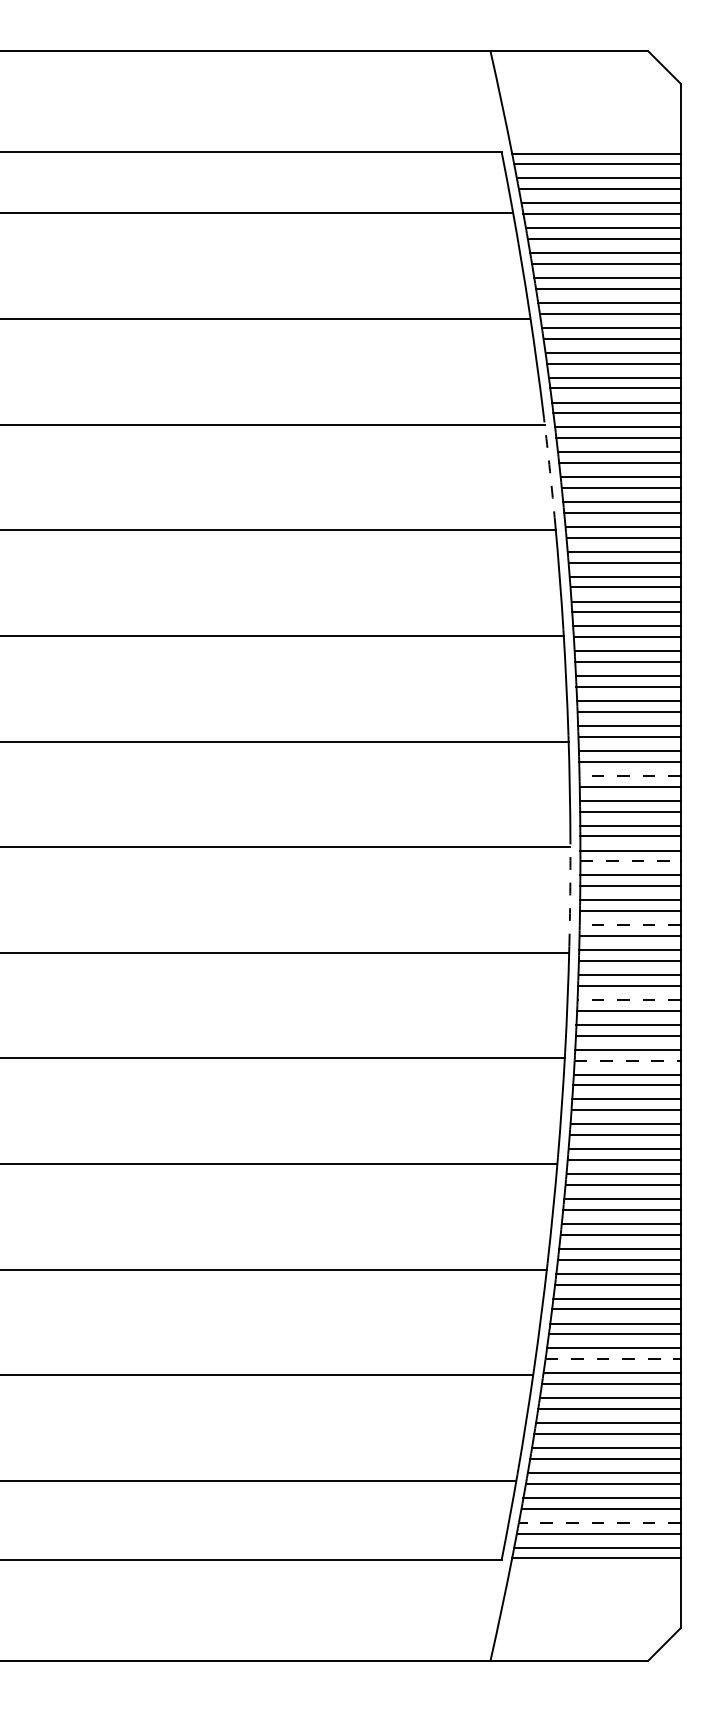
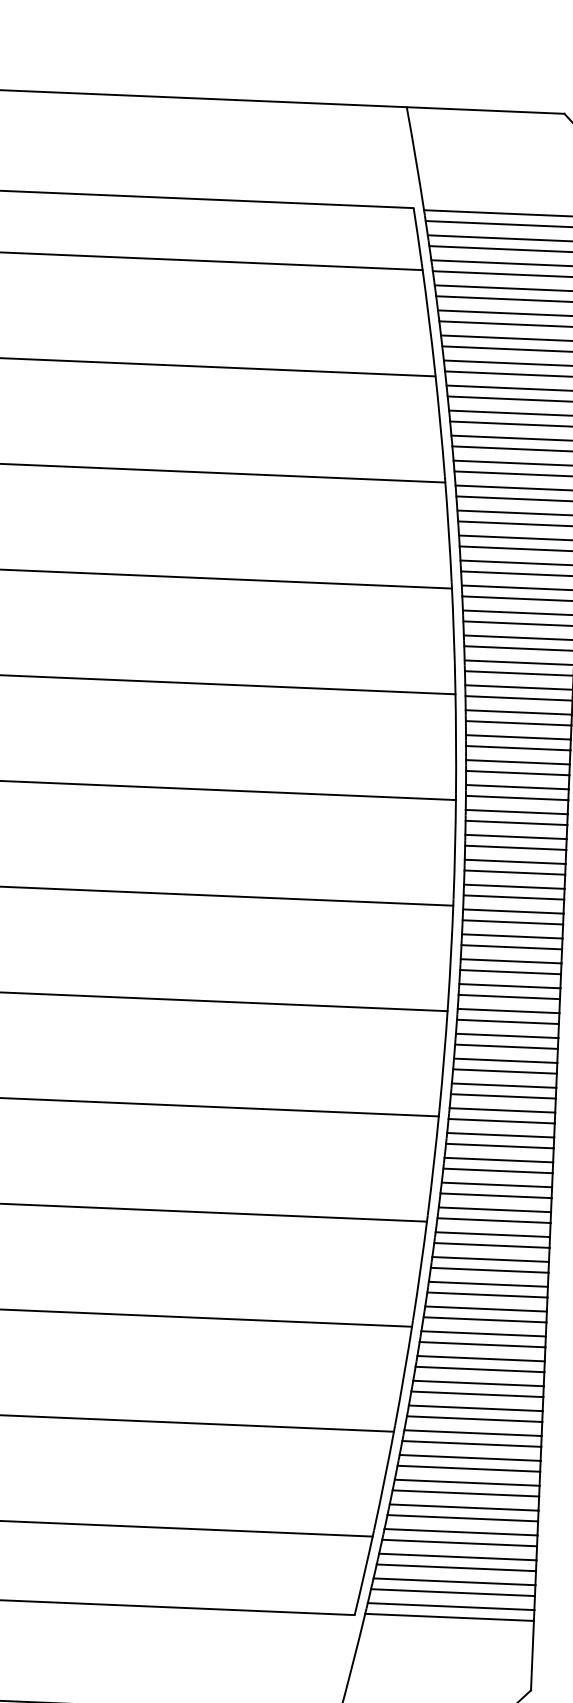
arc: (550, 471) -> (449, 529), dashed -> solid
line: (630, 775) -> (516, 836), dashed -> solid
line: (631, 861) -> (513, 922), dashed -> solid
arc: (570, 893) -> (451, 951), dashed -> solid
line: (630, 925) -> (510, 986), dashed -> solid
line: (629, 999) -> (505, 1060), dashed -> solid
line: (628, 1060) -> (502, 1121), dashed -> solid
line: (613, 1359) -> (474, 1419), dashed -> solid
line: (599, 1522) -> (454, 1581), dashed -> solid

